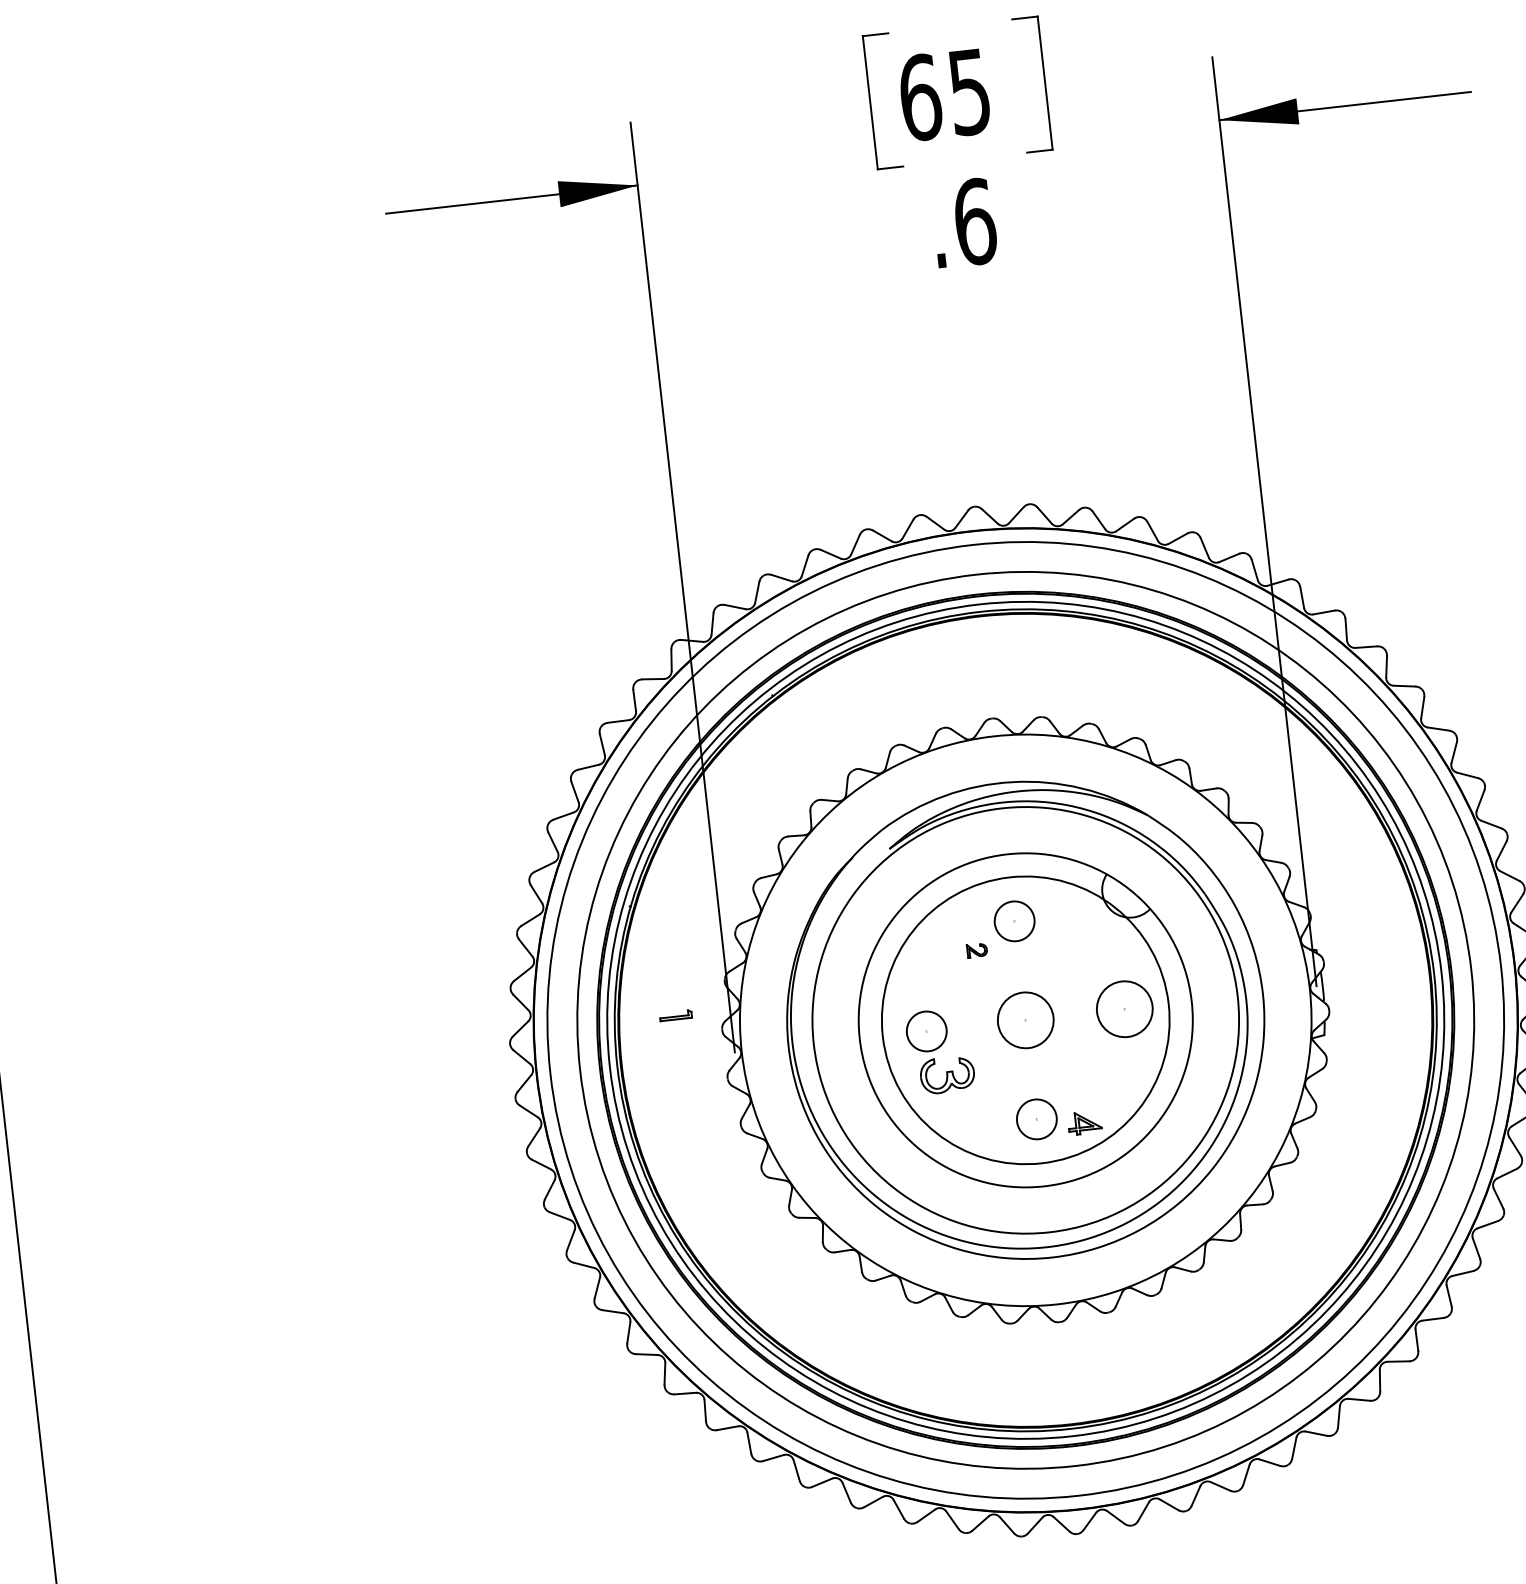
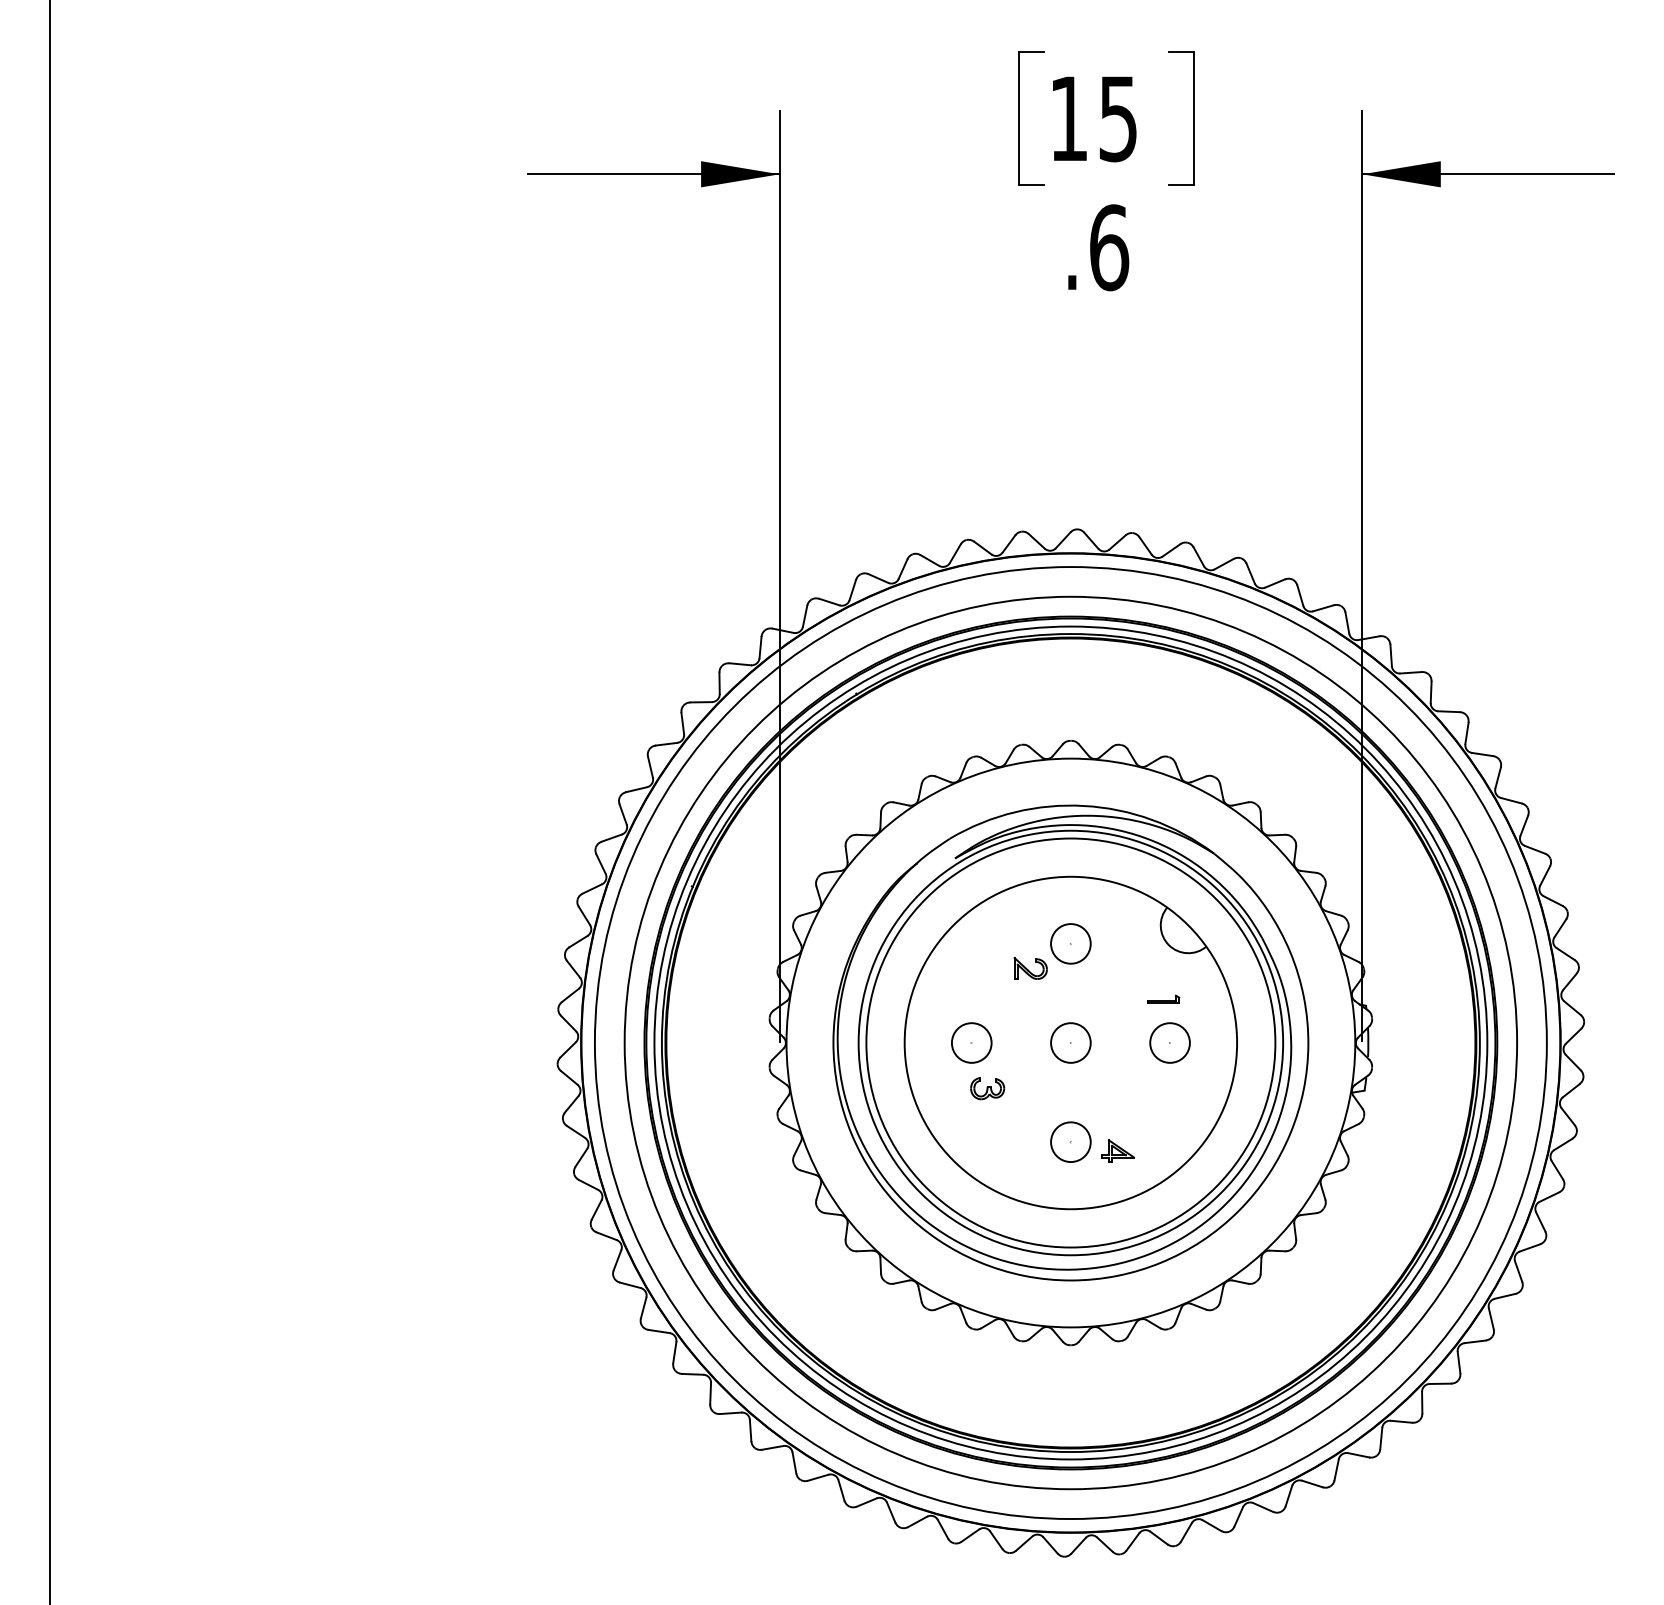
text: (920, 97) -> (1069, 118), 65 -> 15
part: (976, 949) -> (1030, 967), size x1.67
circle: (1124, 1008) -> (1169, 1042), size x0.71
part: (675, 1014) -> (1163, 998), moved
circle: (1025, 1019) -> (1070, 1042), size x0.71
circle: (1025, 1019) -> (1070, 1042), size x1.43
part: (947, 1075) -> (987, 1088), size x0.62

